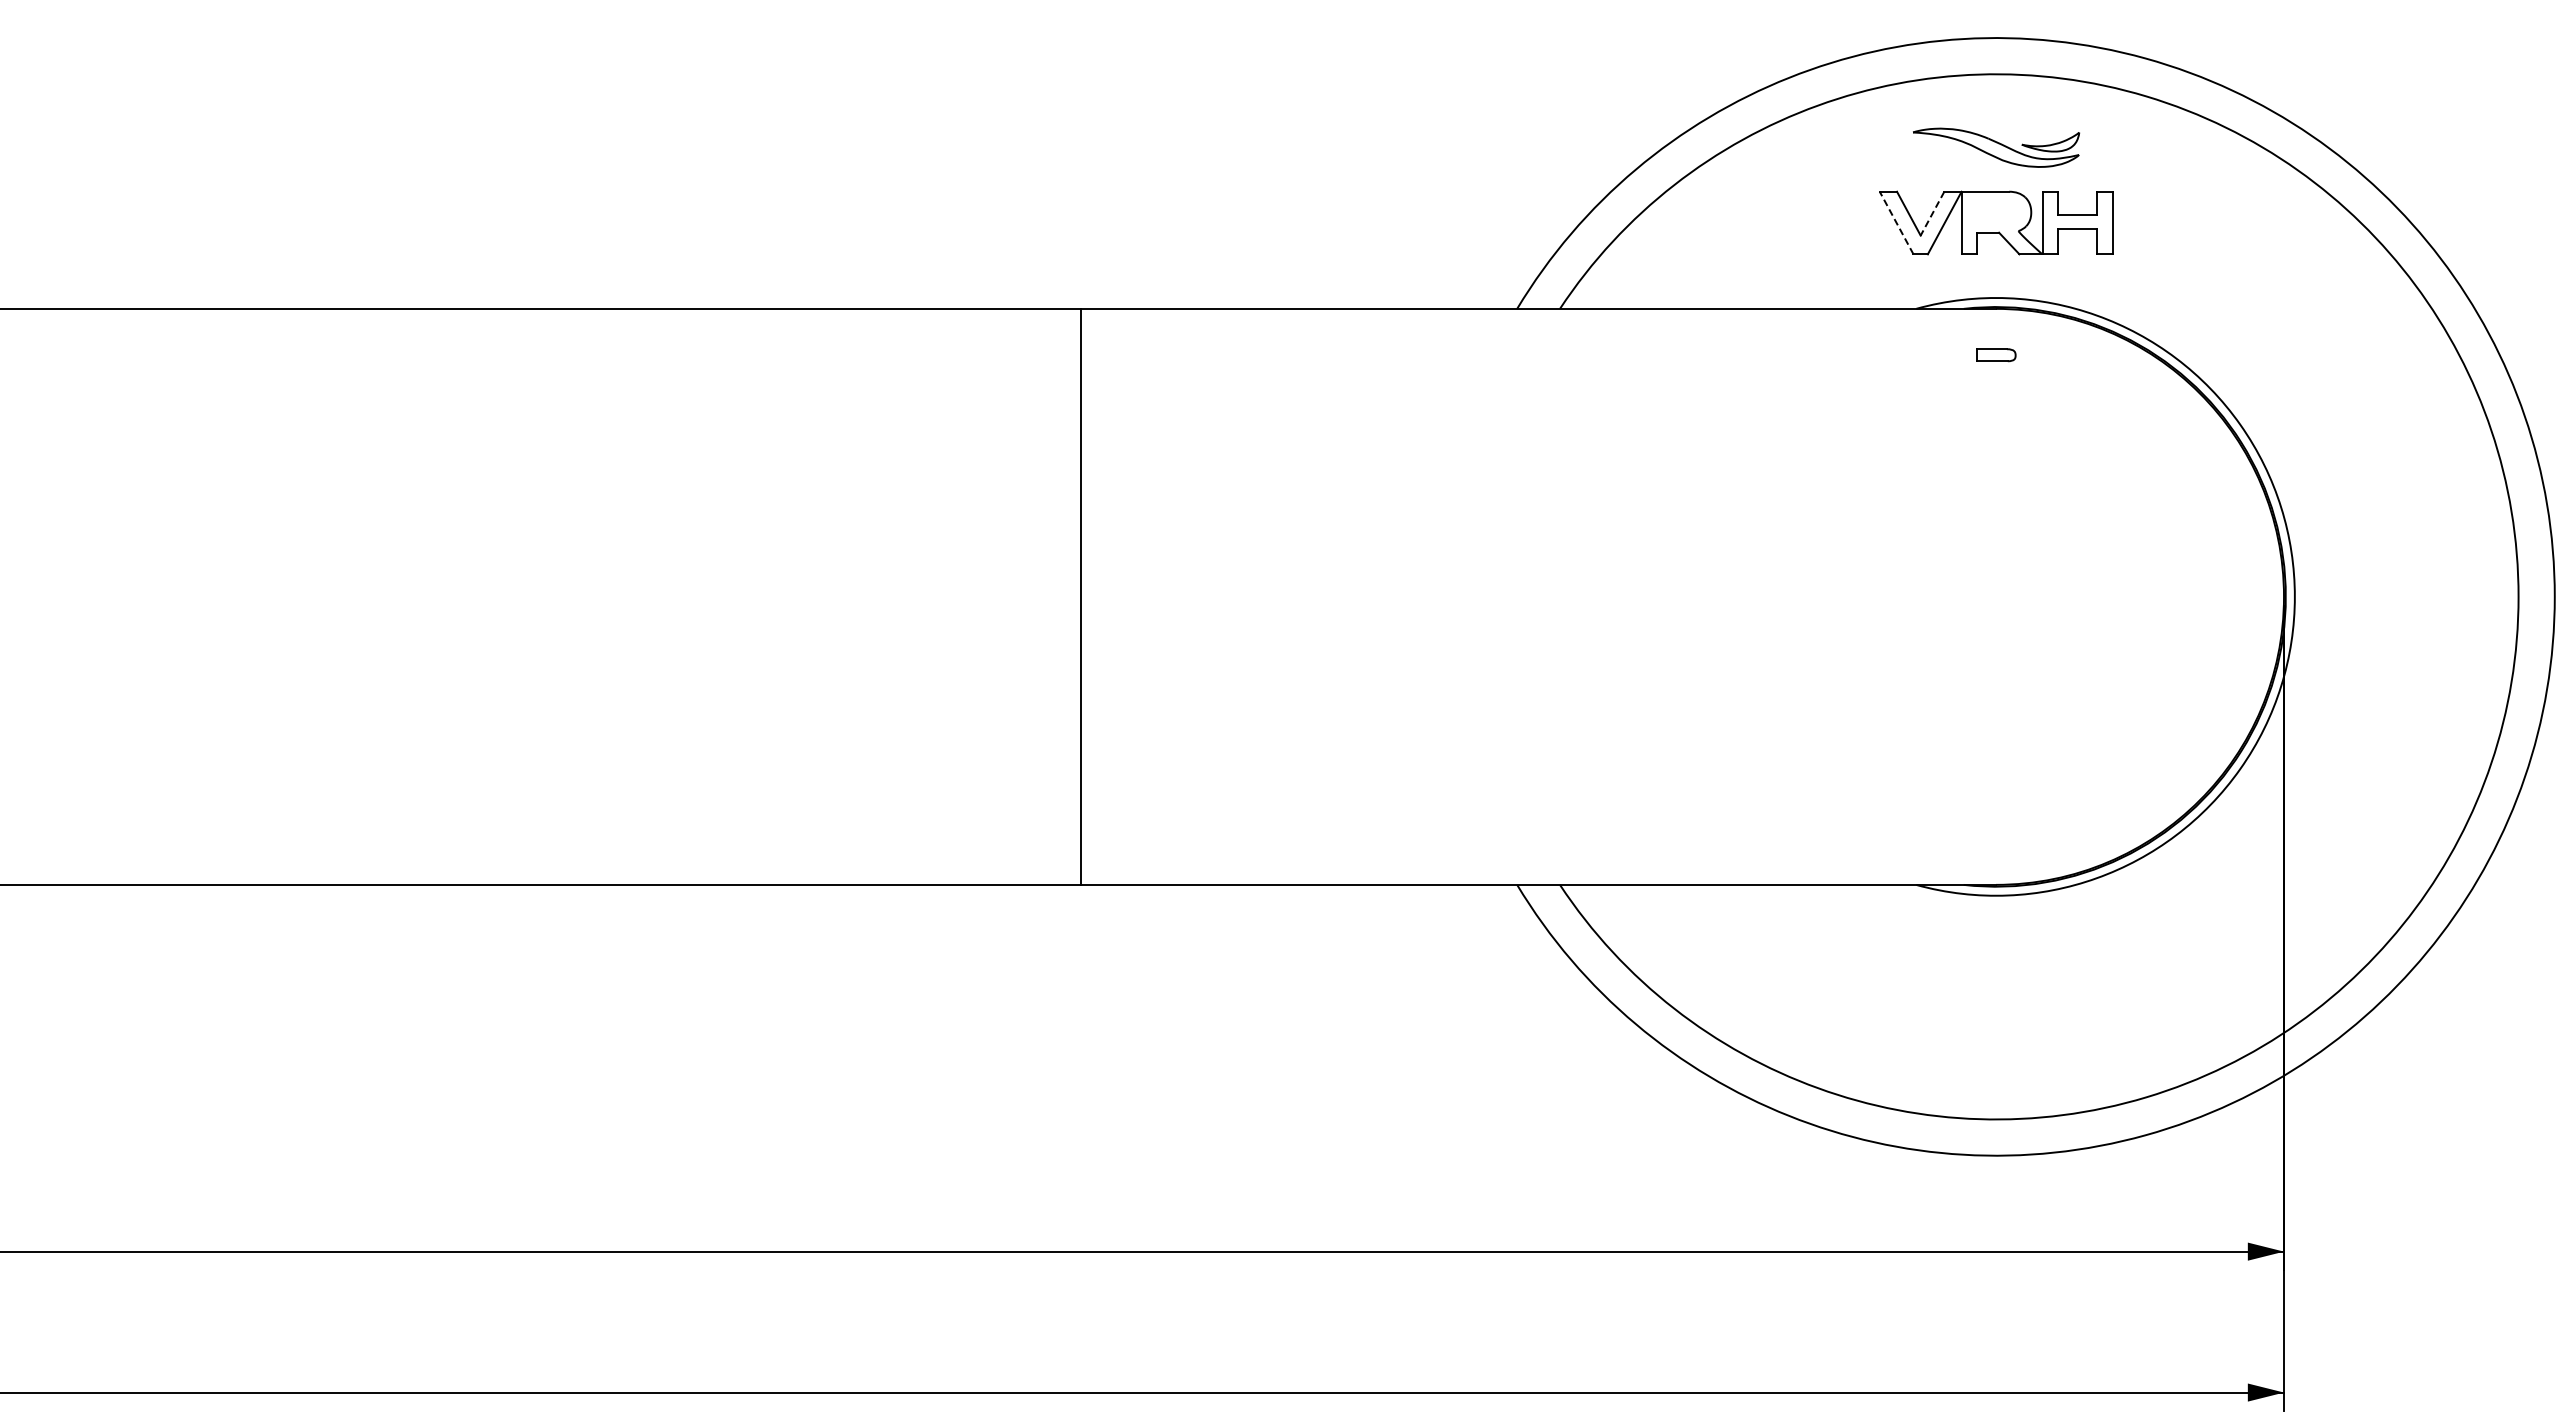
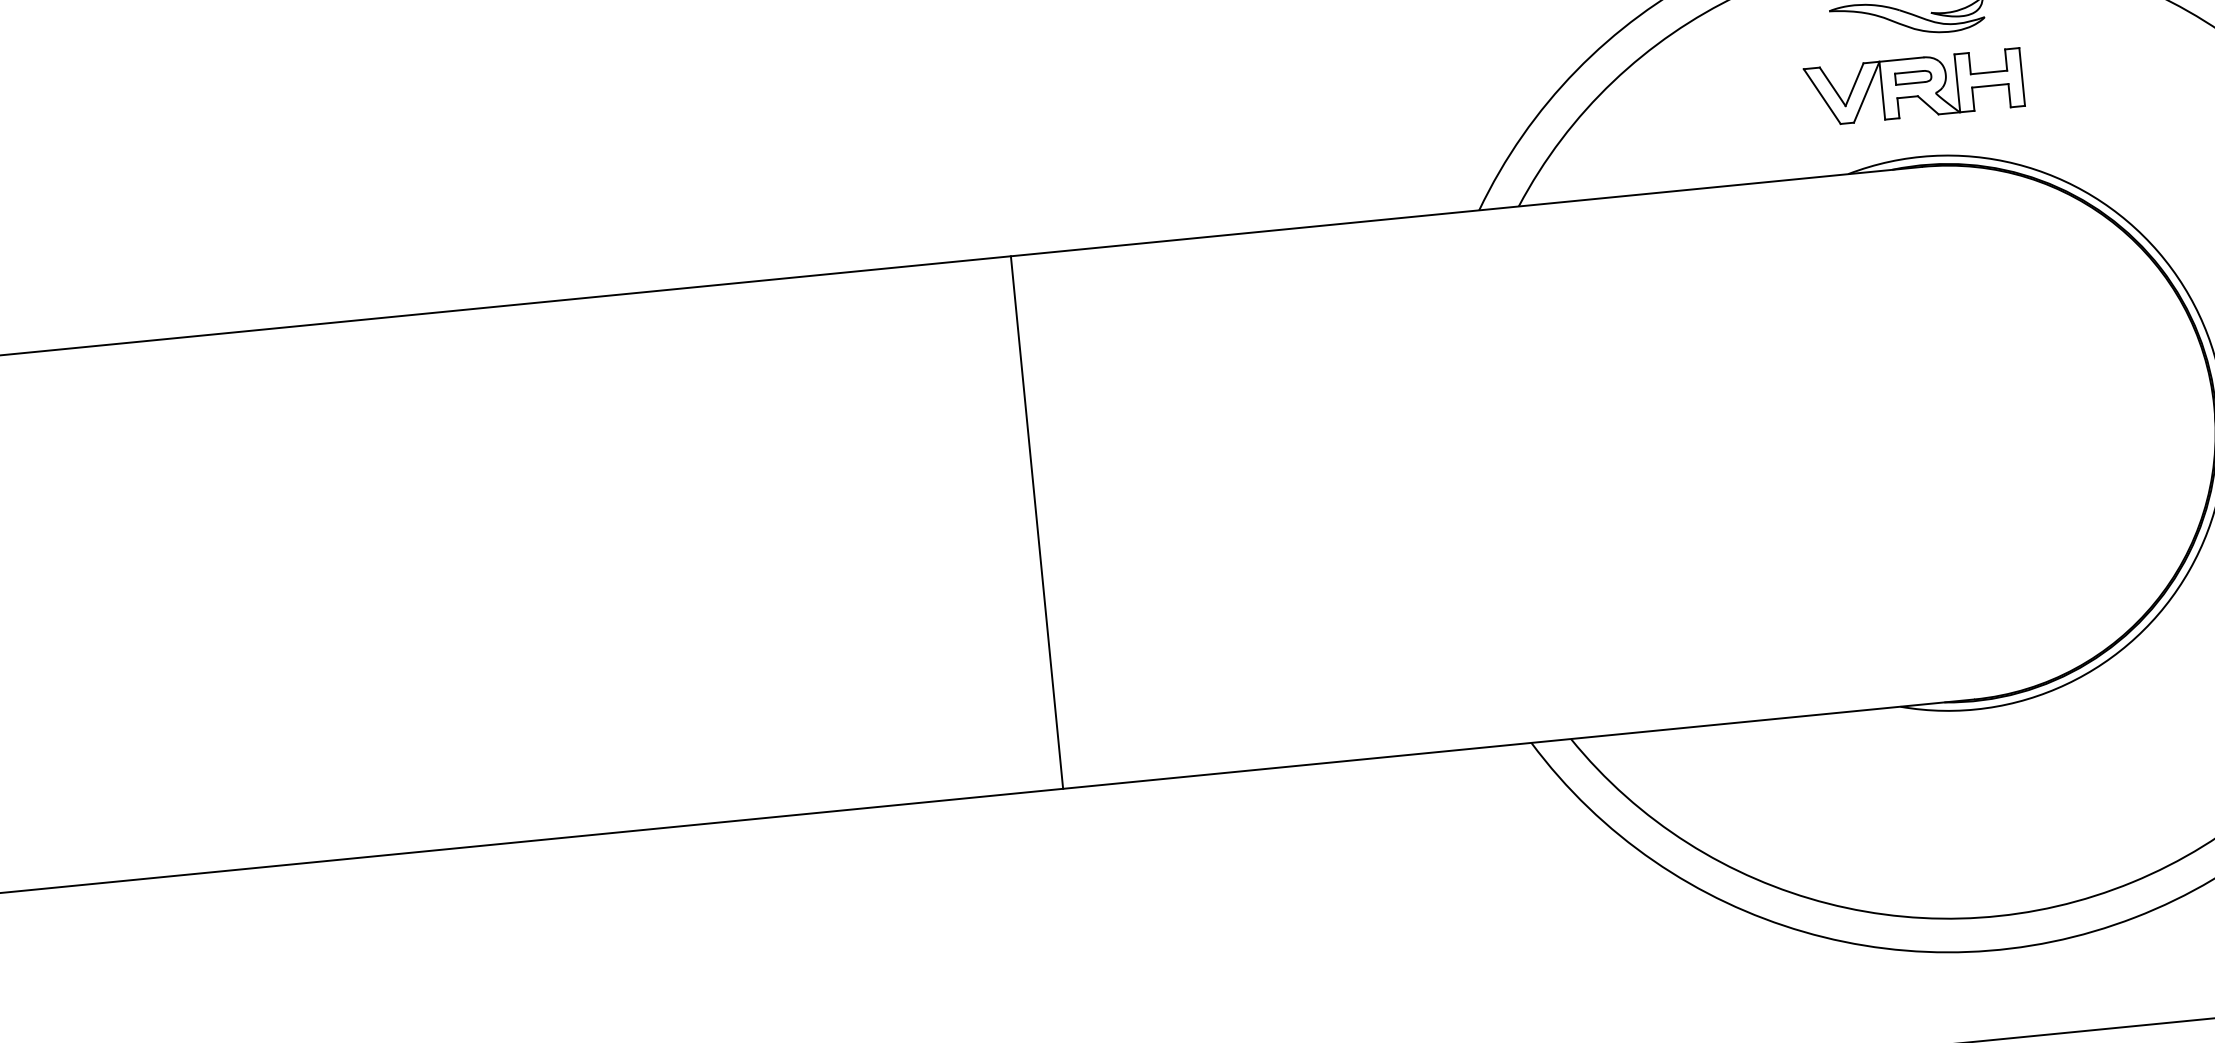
line: (1932, 213) -> (1854, 84), dashed -> solid
line: (1896, 223) -> (1822, 97), dashed -> solid
part: (1996, 355) -> (1913, 77), moved
line: (1080, 596) -> (1036, 522), moved

